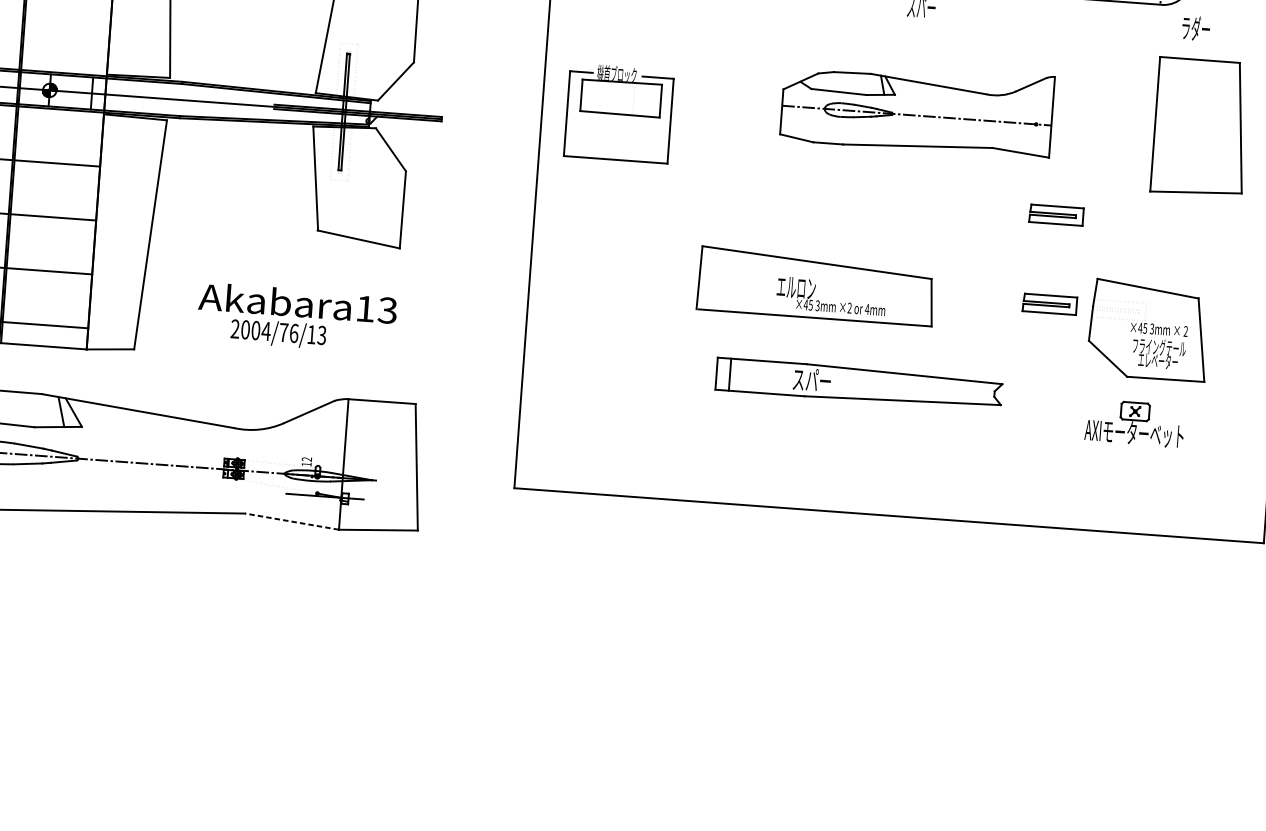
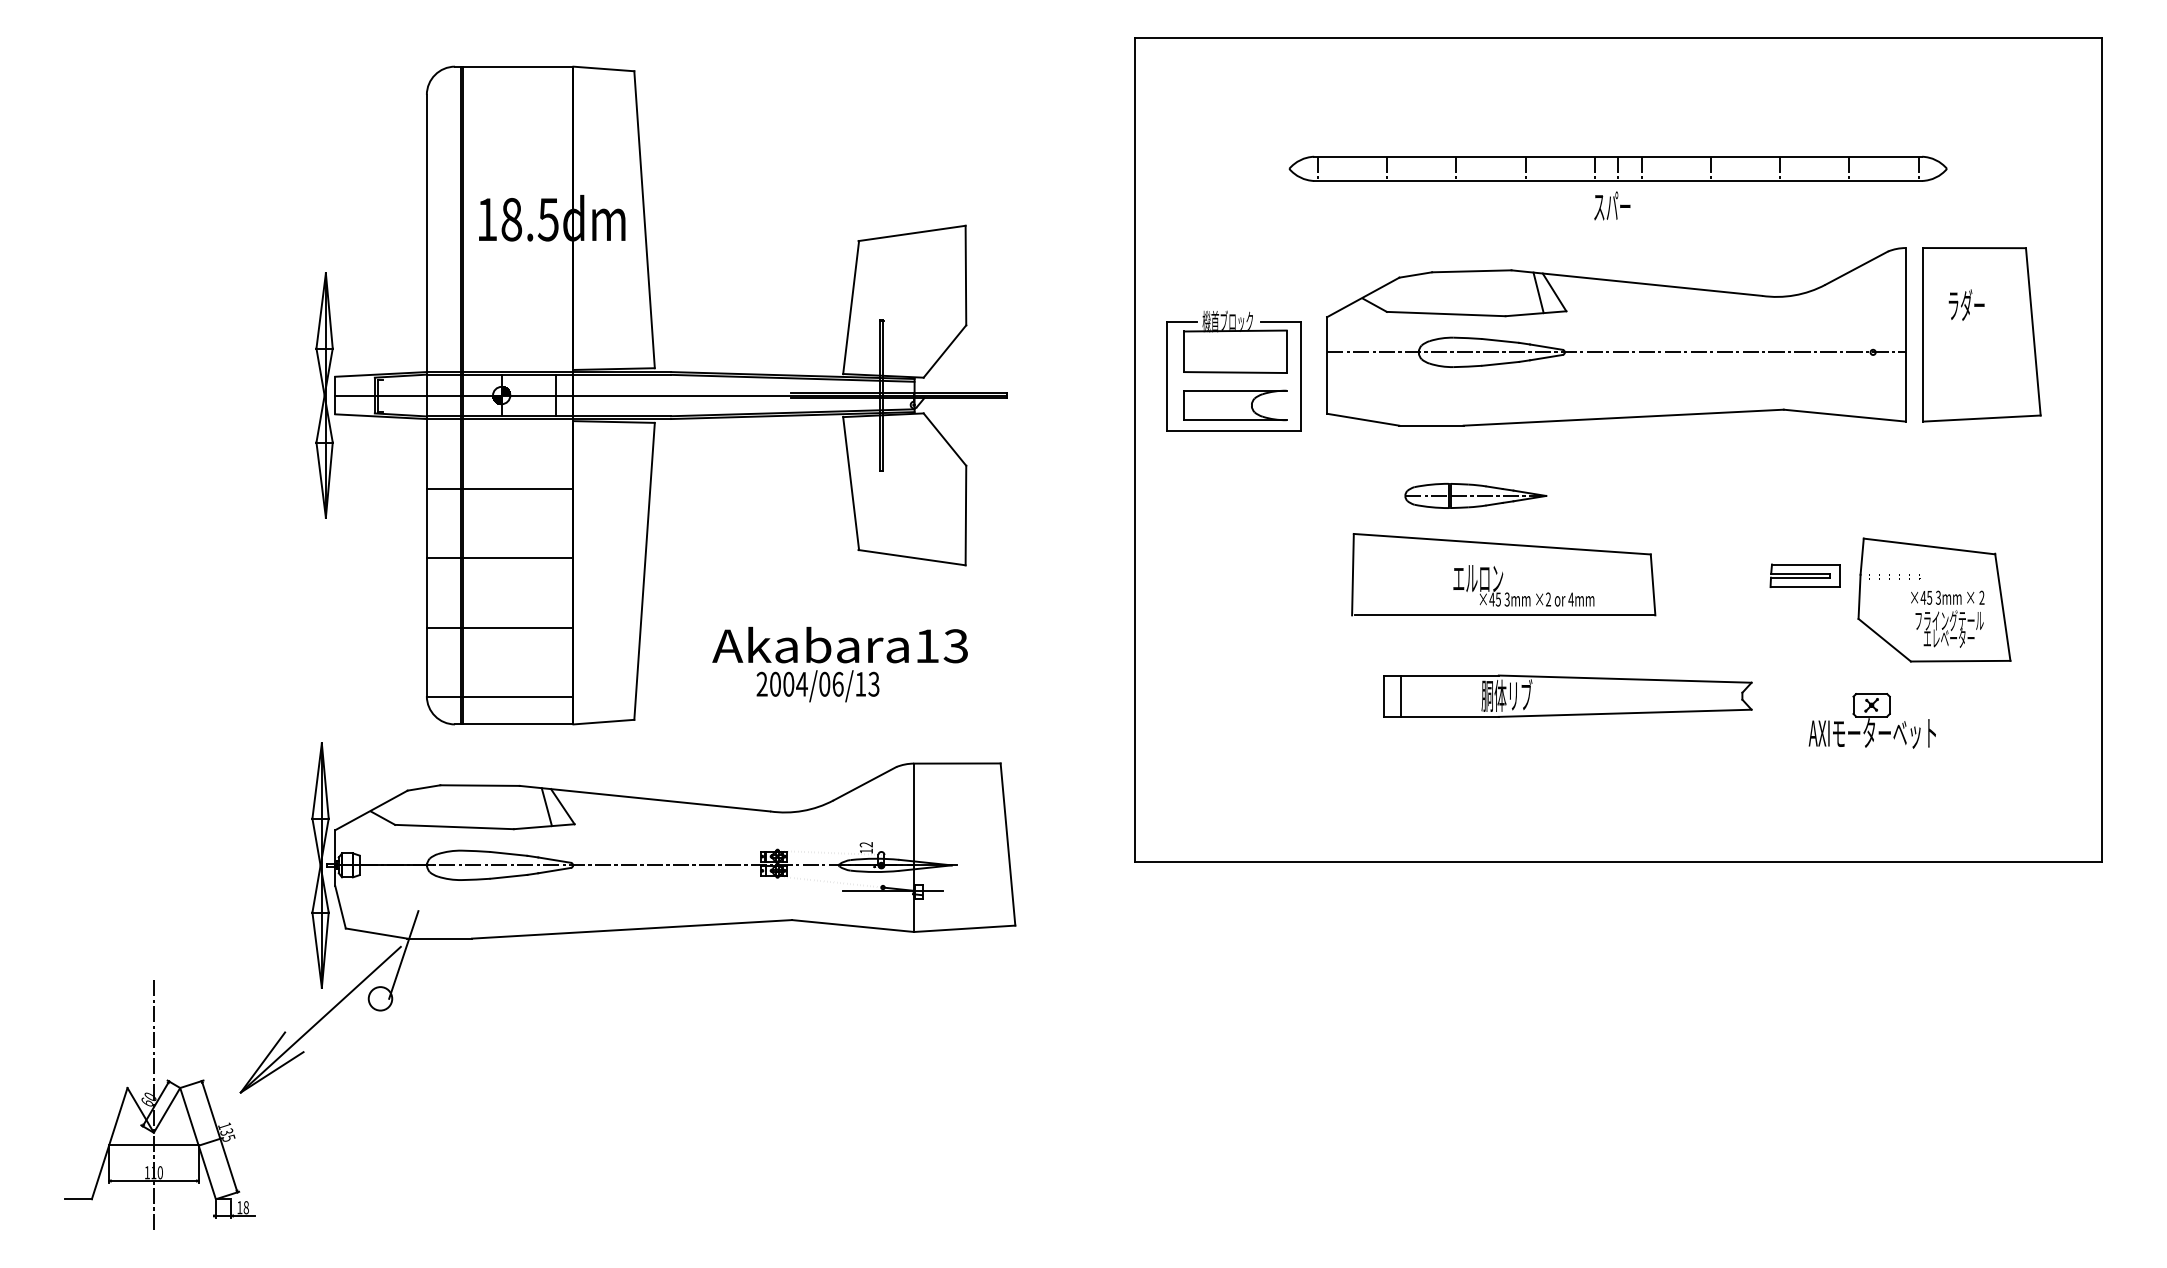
text: (1196, 28) -> (1966, 304), moved
part: (917, 108) -> (1616, 336), size x1.67
part: (618, 139) -> (1235, 405), added
part: (1056, 214) -> (1804, 460), removed
part: (799, 223) -> (1475, 495), added
text: (283, 332) -> (824, 683), 2004/76/13 -> 2004/06/13
text: (811, 380) -> (1506, 695), スパー -> 胴体リブ
part: (1134, 423) -> (1871, 720), moved
line: (291, 521) -> (852, 925), dashed -> solid

